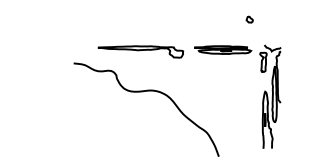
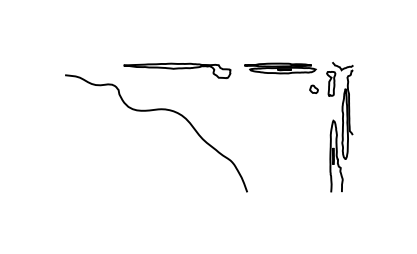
part: (249, 18) -> (313, 88), moved
curve: (142, 92) -> (151, 111), moved

